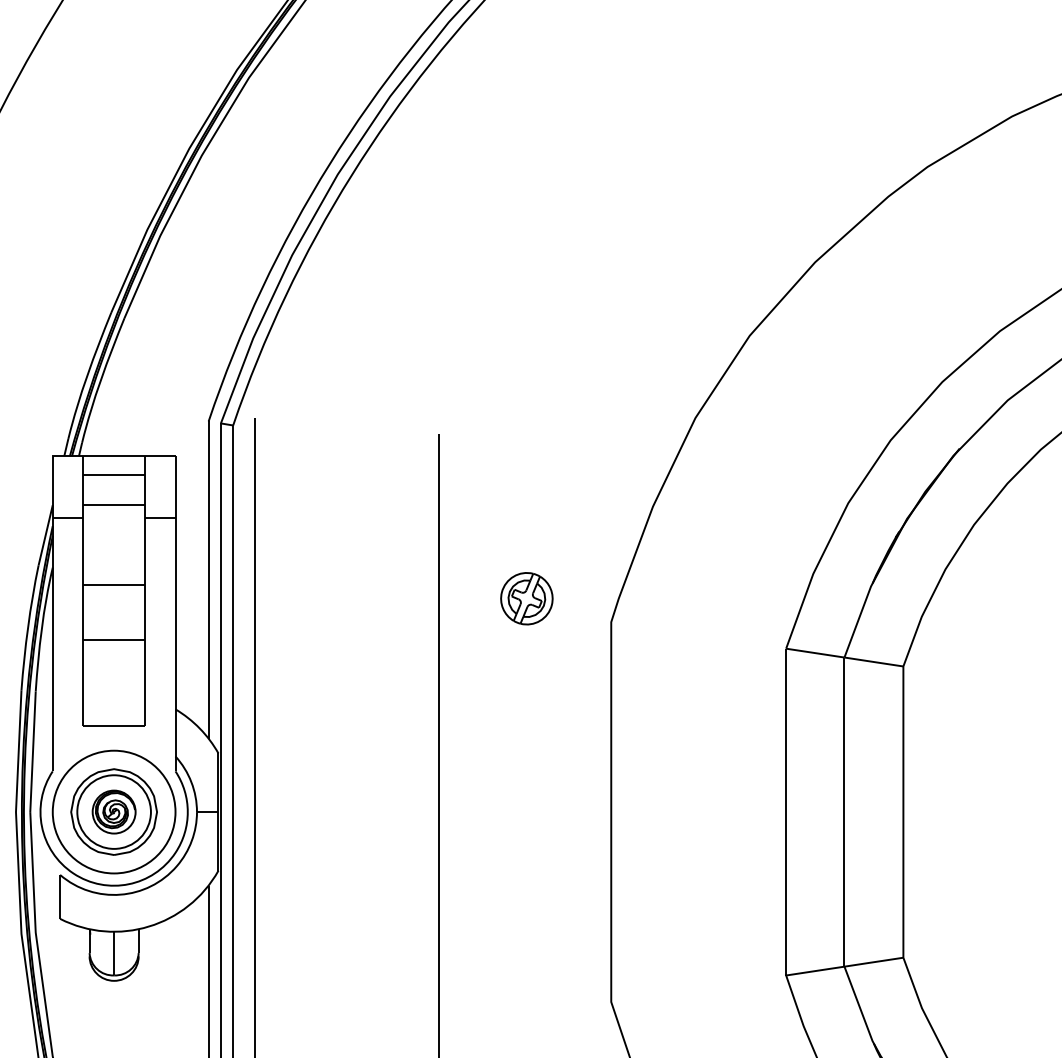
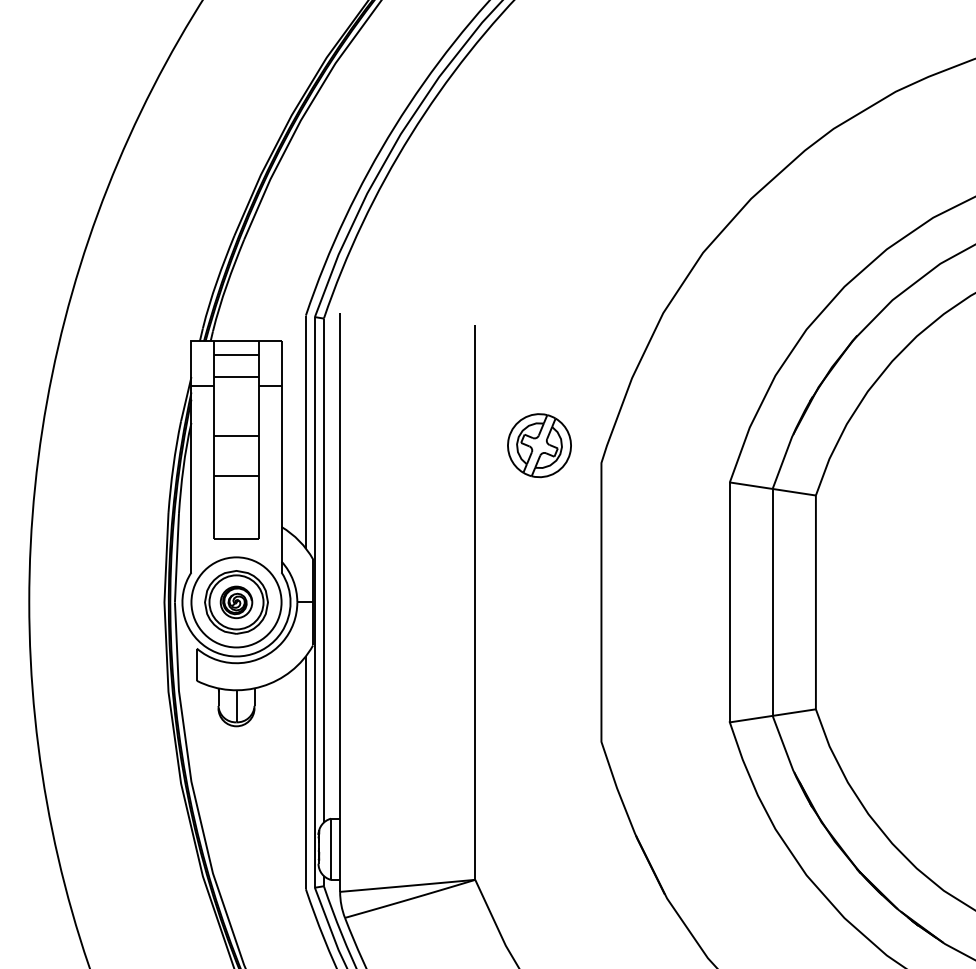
part: (526, 598) -> (539, 445), size x1.67

